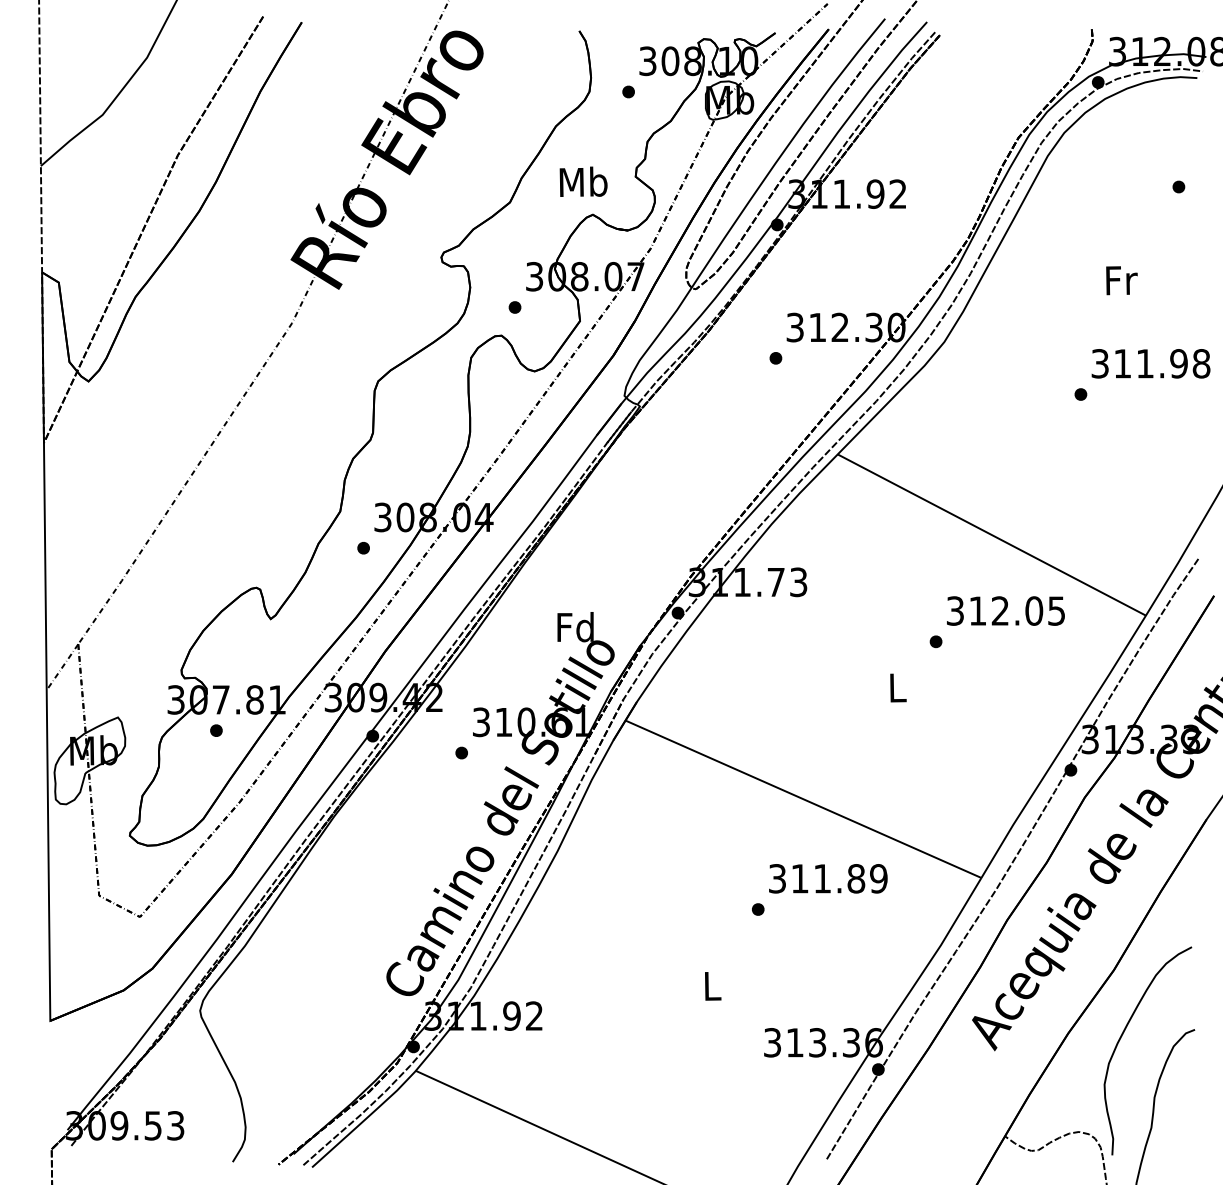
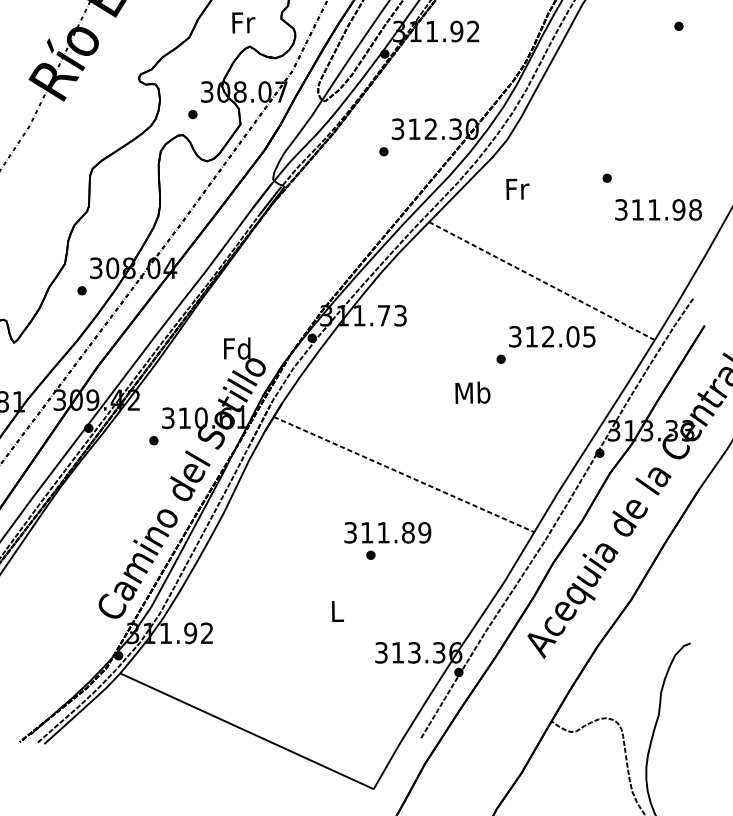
text: (583, 181) -> (243, 22), Mb -> Fr
text: (1121, 280) -> (517, 189), moved
text: (1150, 363) -> (658, 209), moved
line: (991, 535) -> (541, 281), solid -> dashed
text: (897, 687) -> (472, 392), L -> Mb
line: (803, 799) -> (404, 474), solid -> dashed
text: (828, 878) -> (387, 532), moved
curve: (1121, 1038) -> (636, 649), removed

